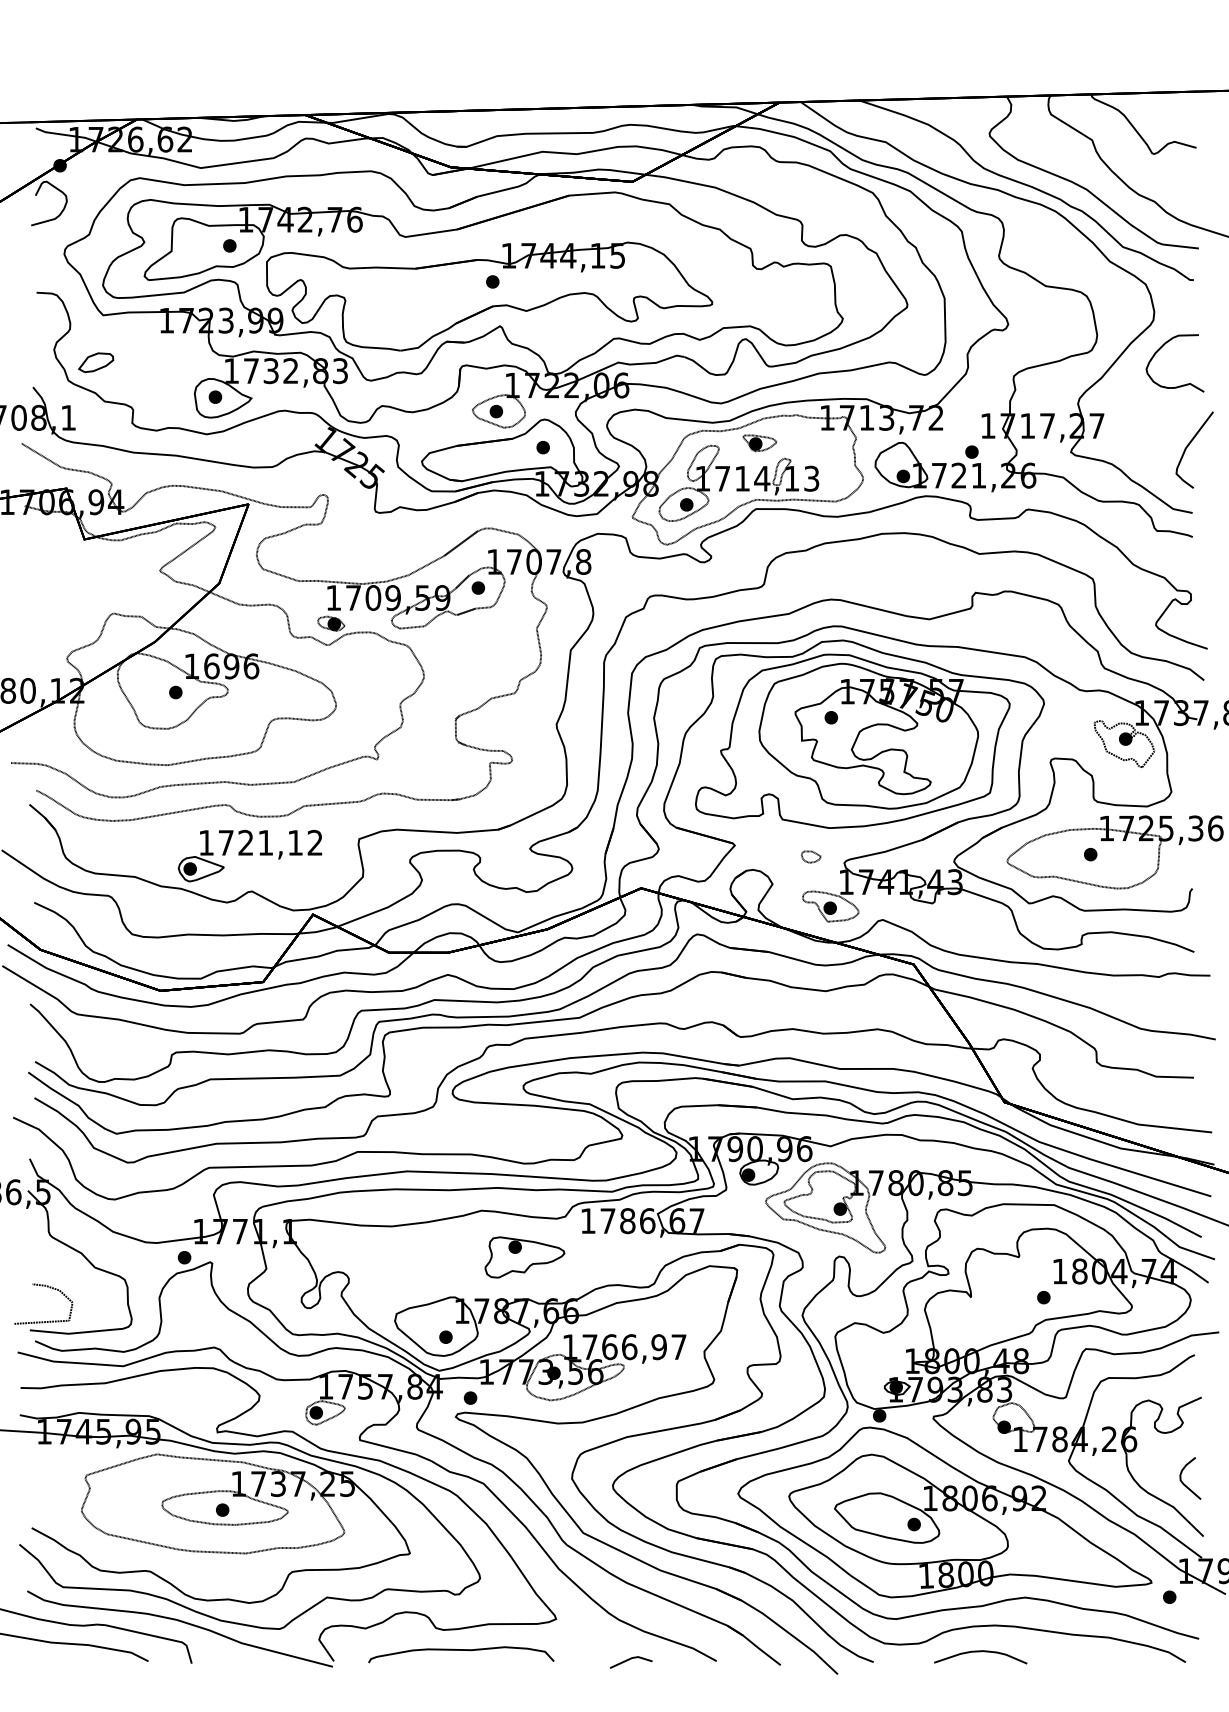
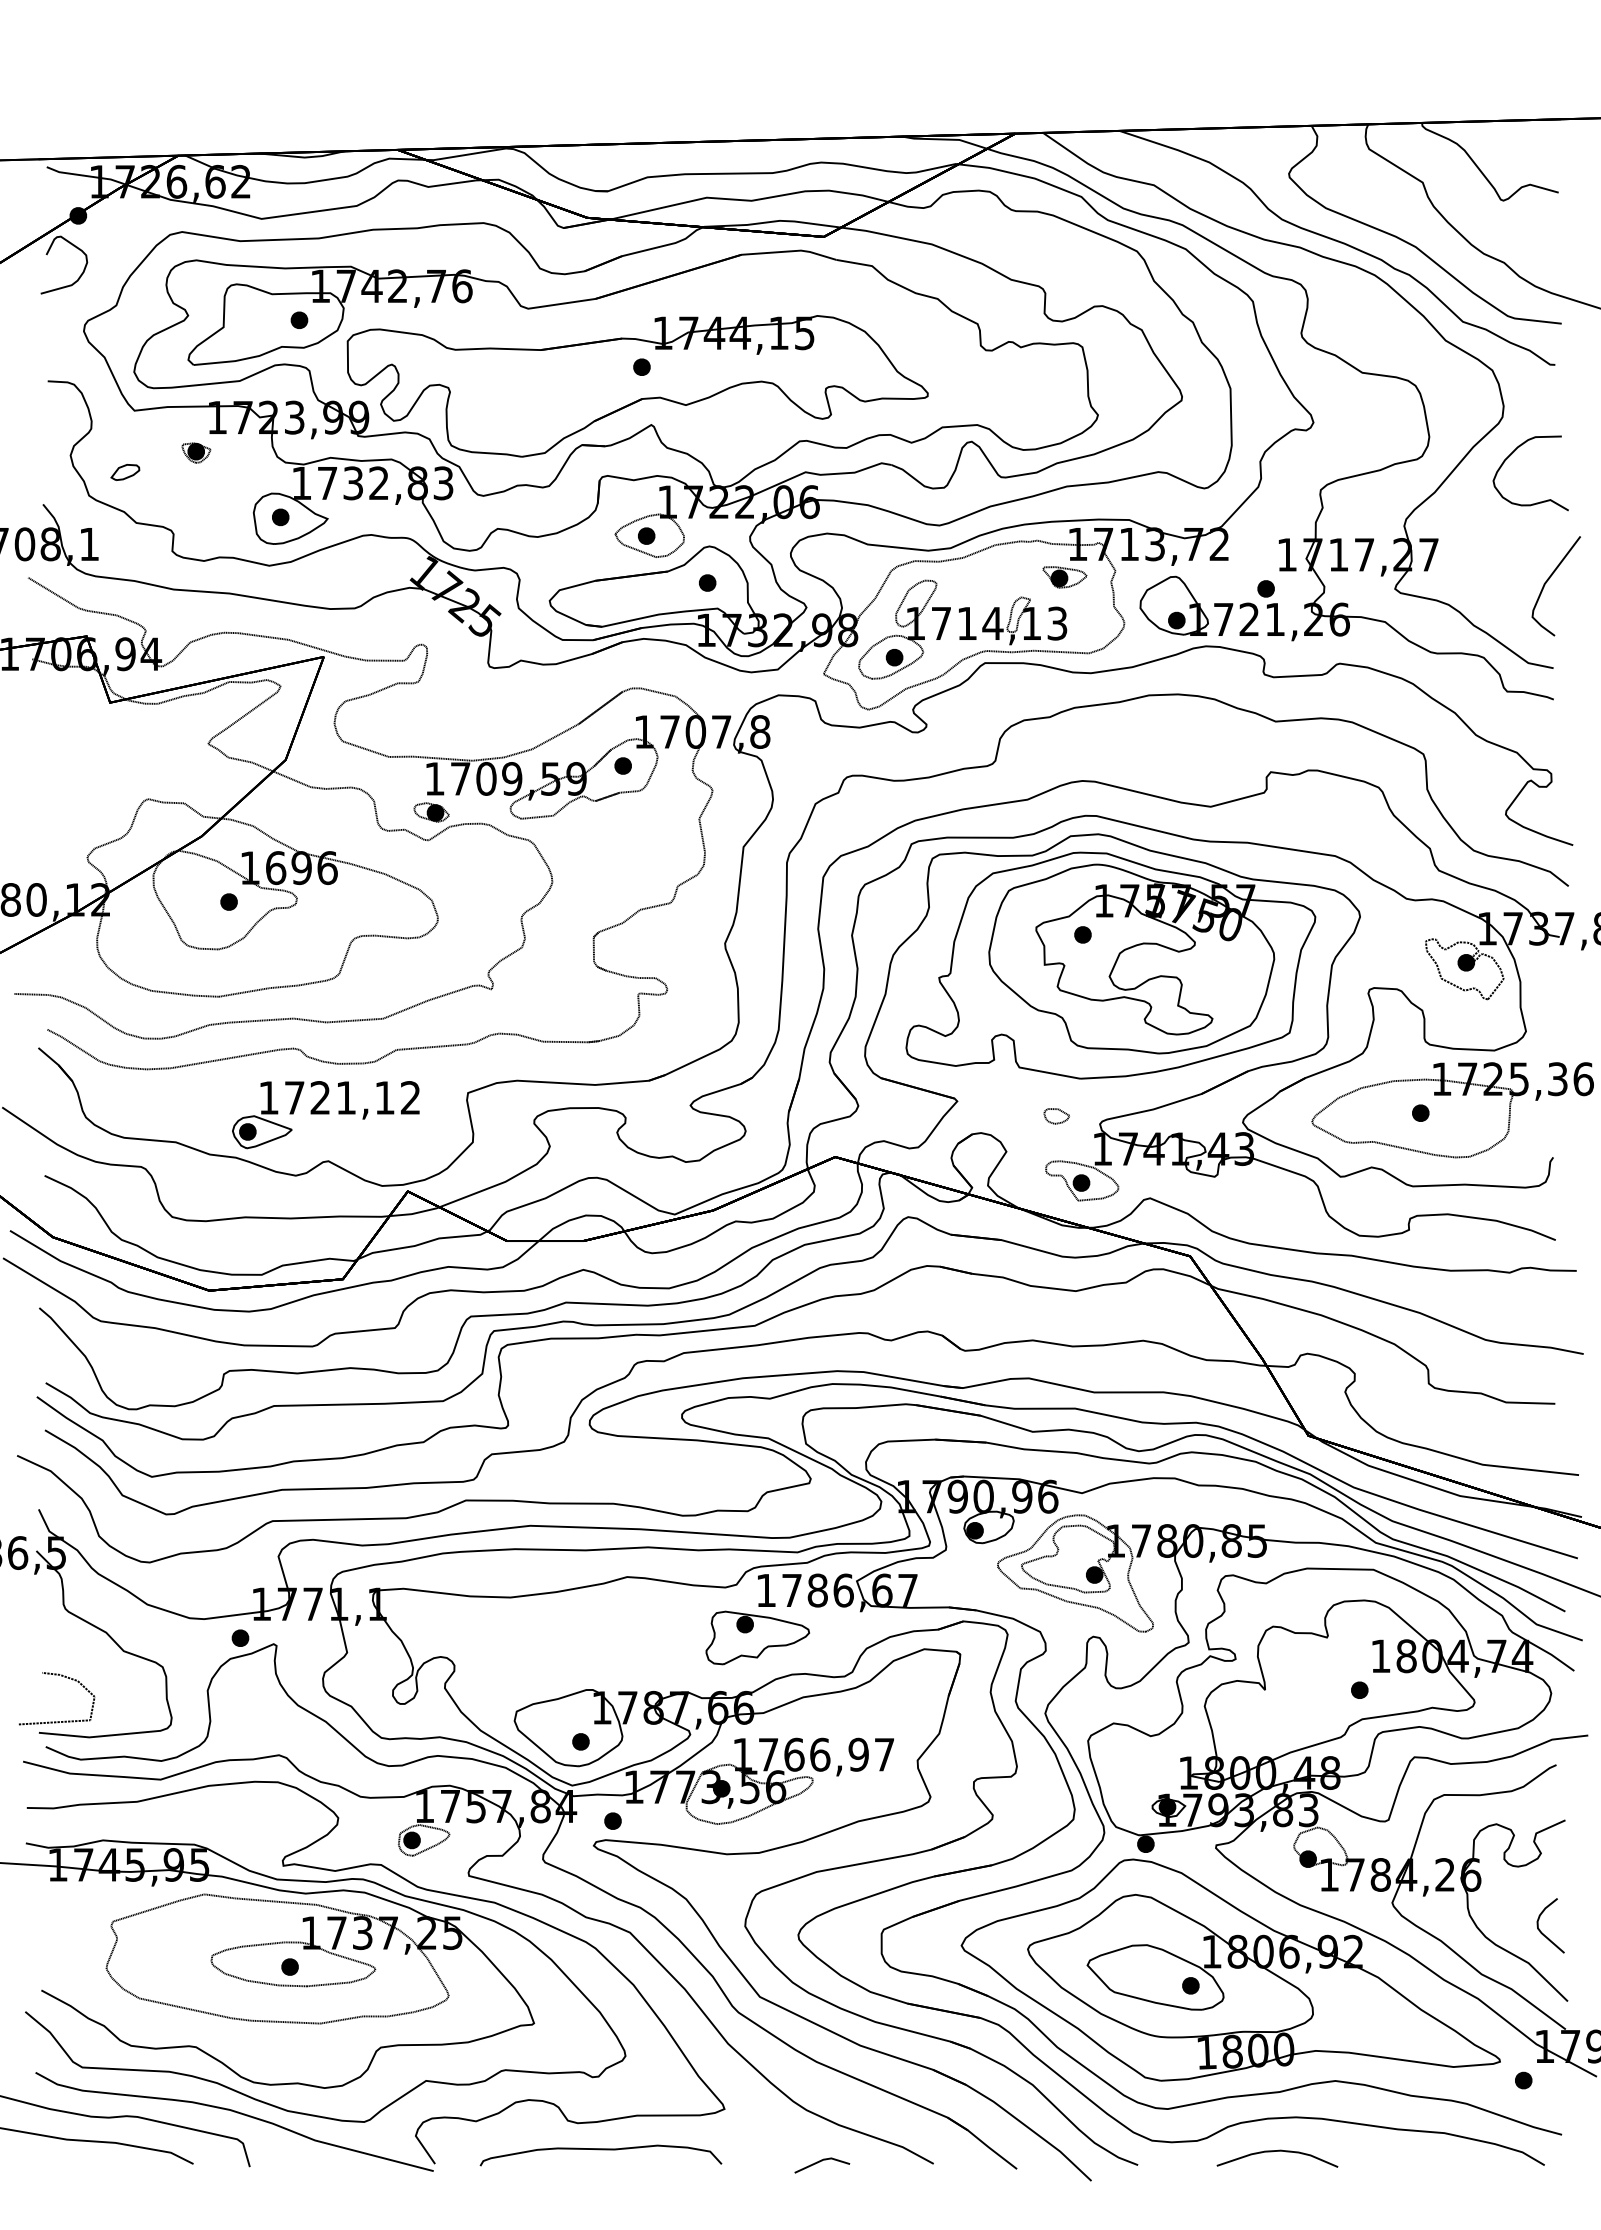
part: (150, 347) -> (196, 452), added
part: (96, 362) -> (125, 472), size x0.62
part: (759, 443) -> (1064, 577), moved
part: (524, 1257) -> (757, 1637), moved

